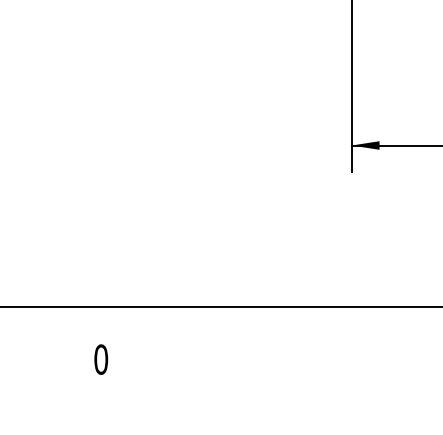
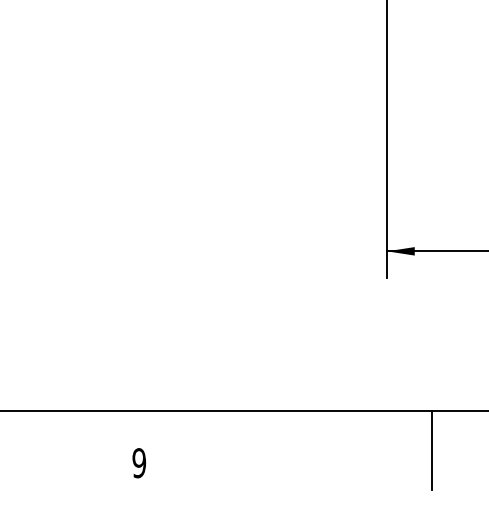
line: (397, 346) -> (432, 450), added
text: (101, 359) -> (139, 463), 0 -> 9

